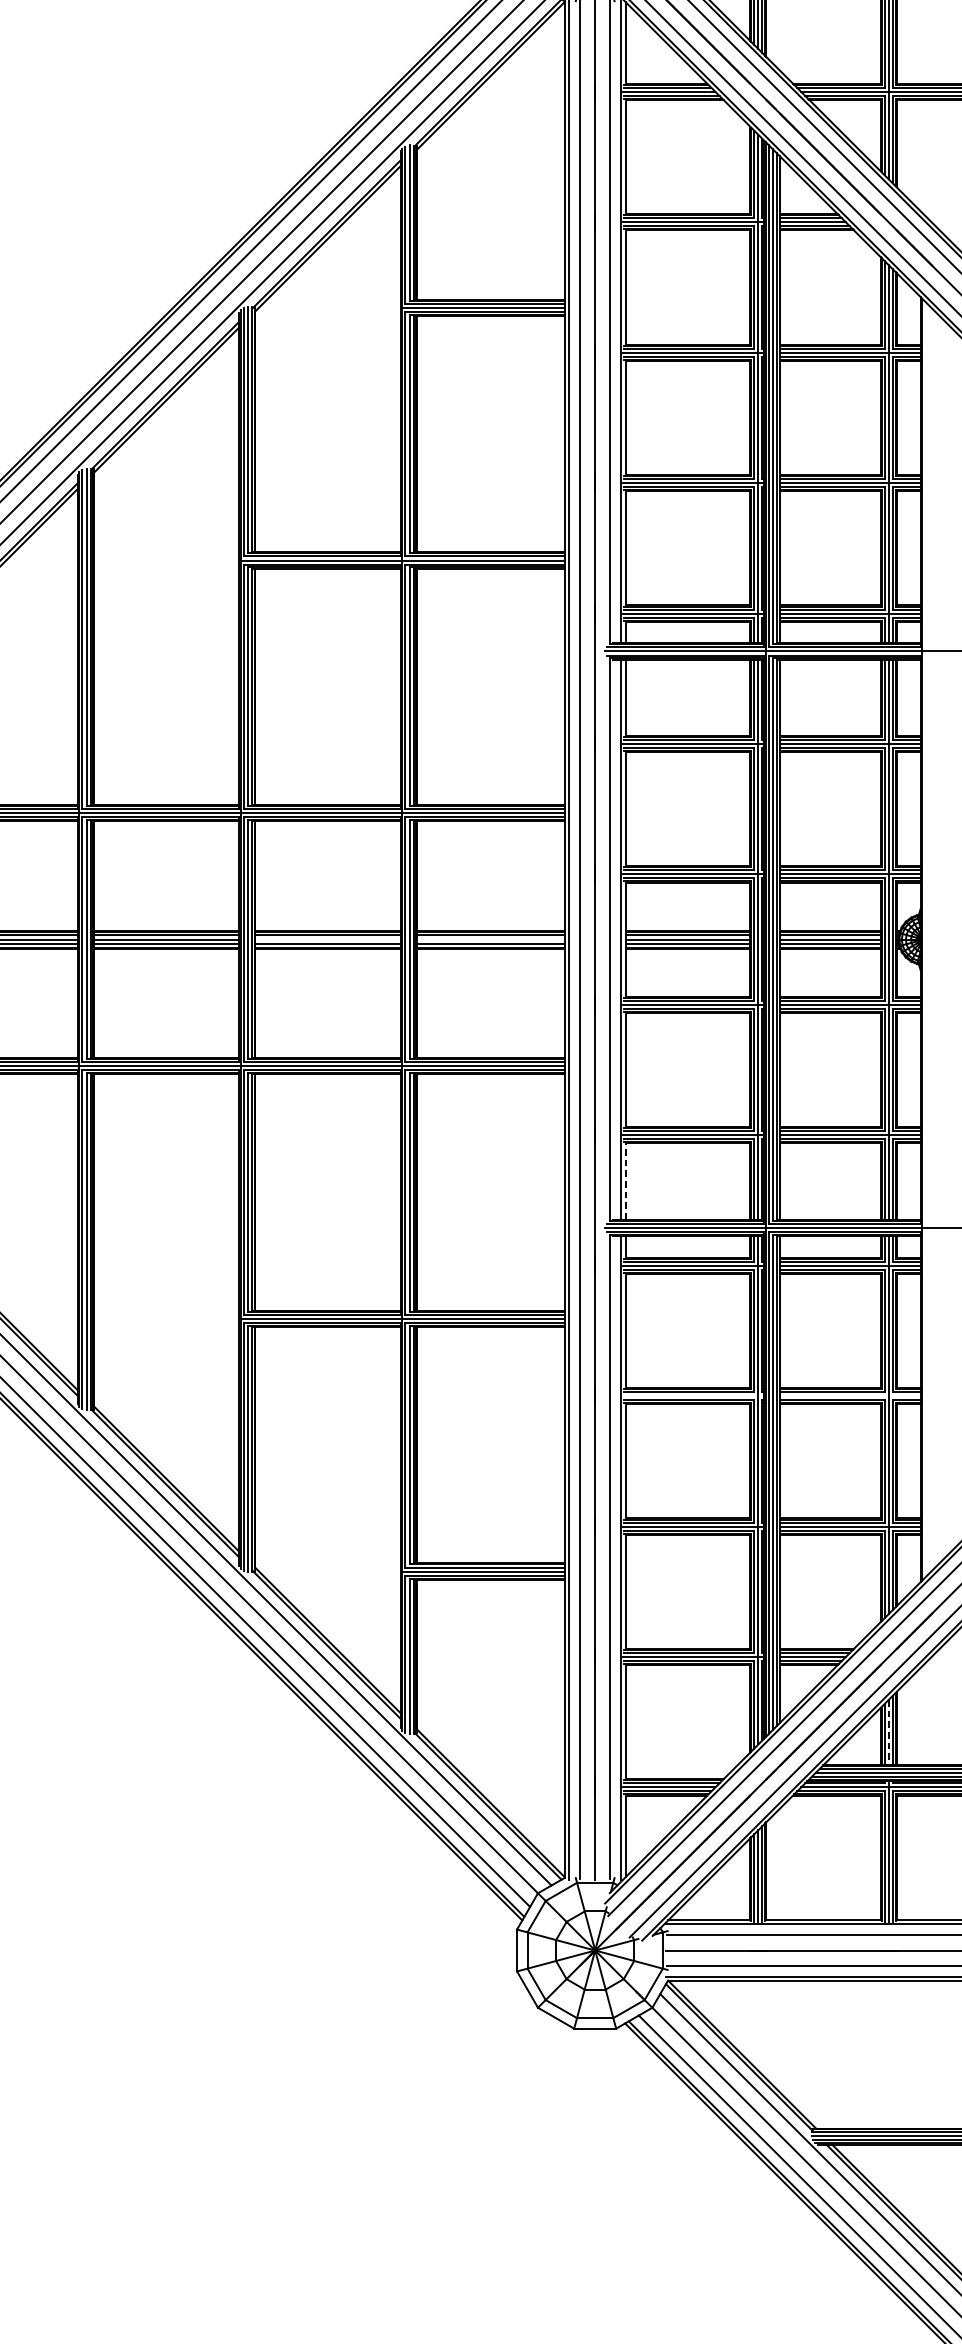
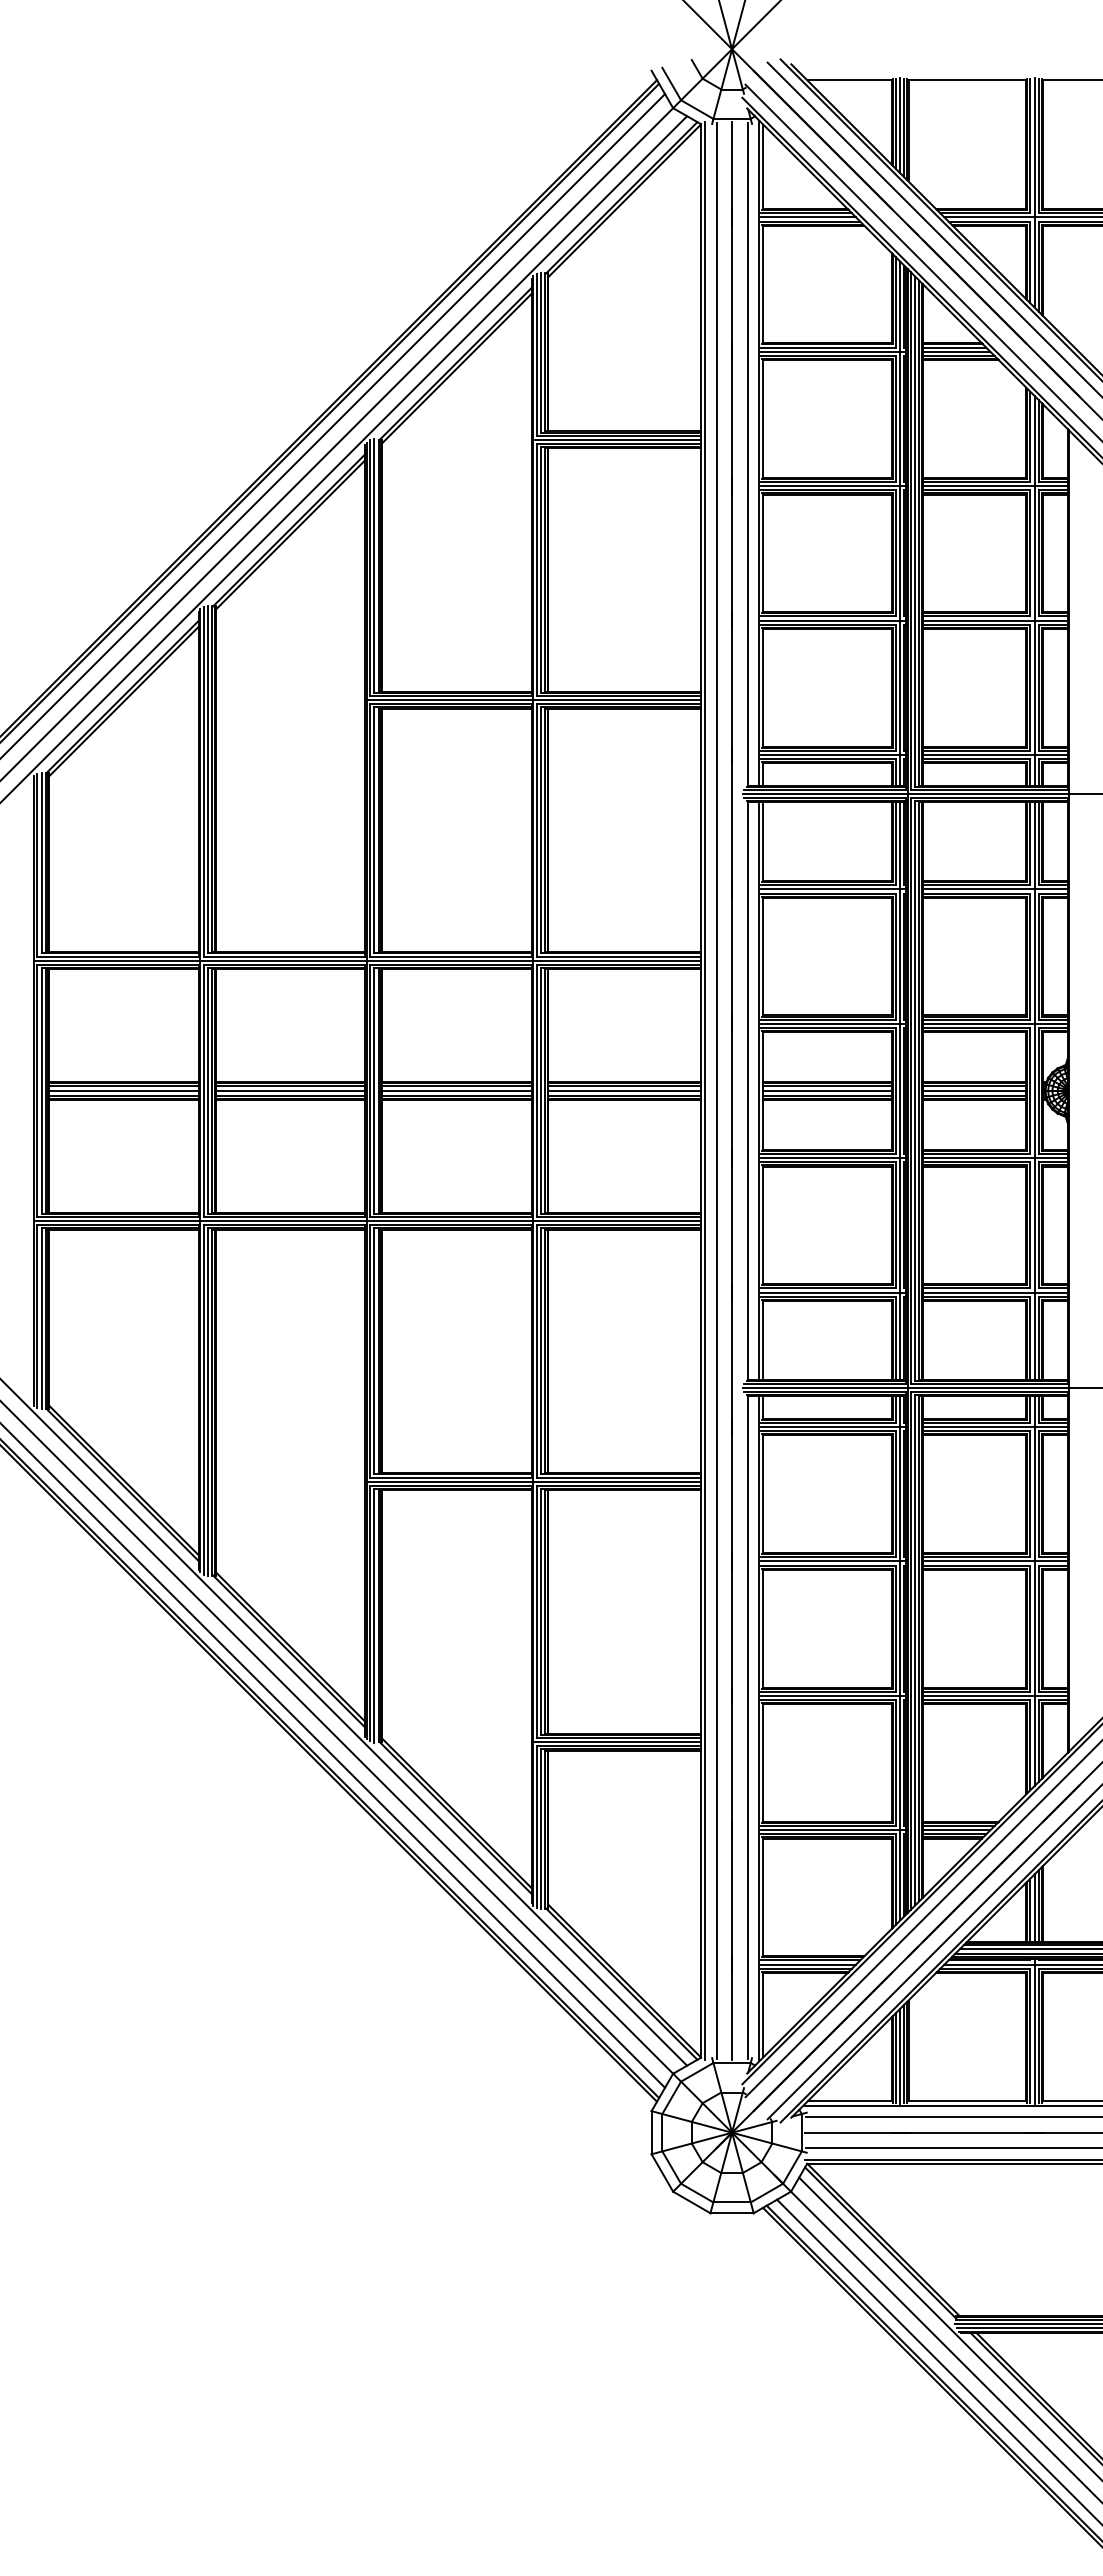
line: (327, 940) -> (456, 1091), added
line: (490, 940) -> (624, 1091), added
line: (625, 1180) -> (763, 1339), dashed -> solid
line: (693, 1396) -> (833, 1561), added
line: (849, 1396) -> (994, 1561), added
line: (888, 1732) -> (1034, 1908), dashed -> solid

